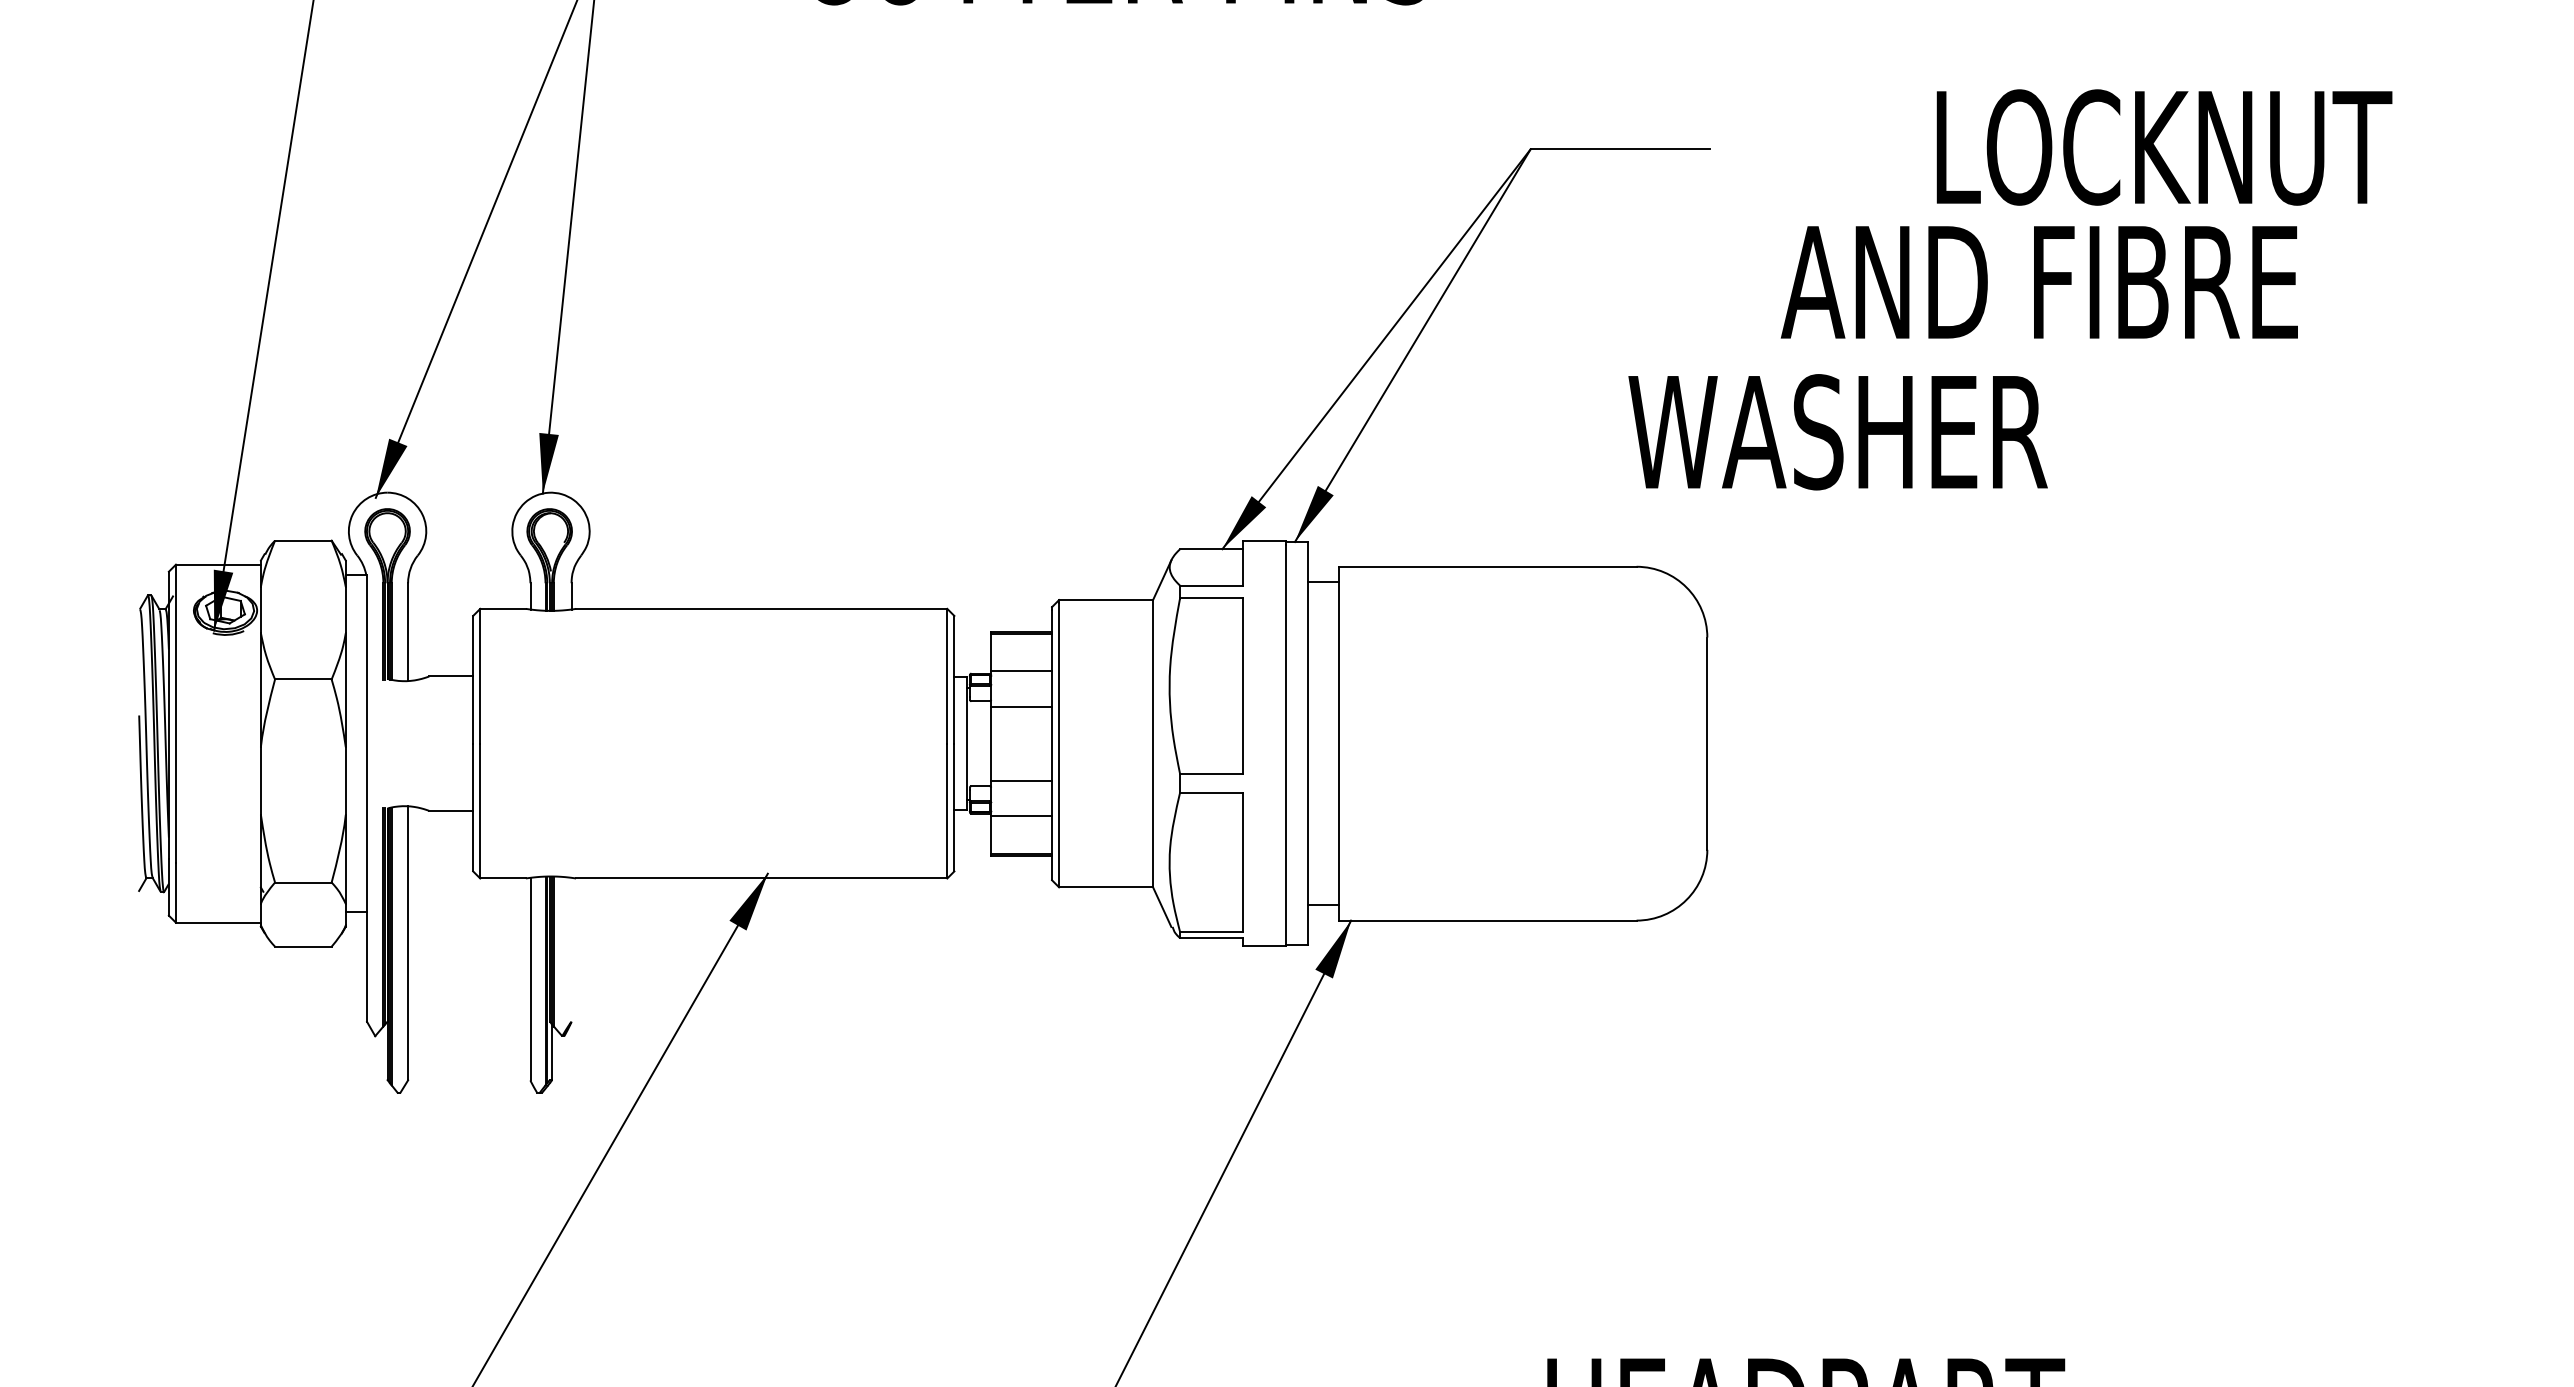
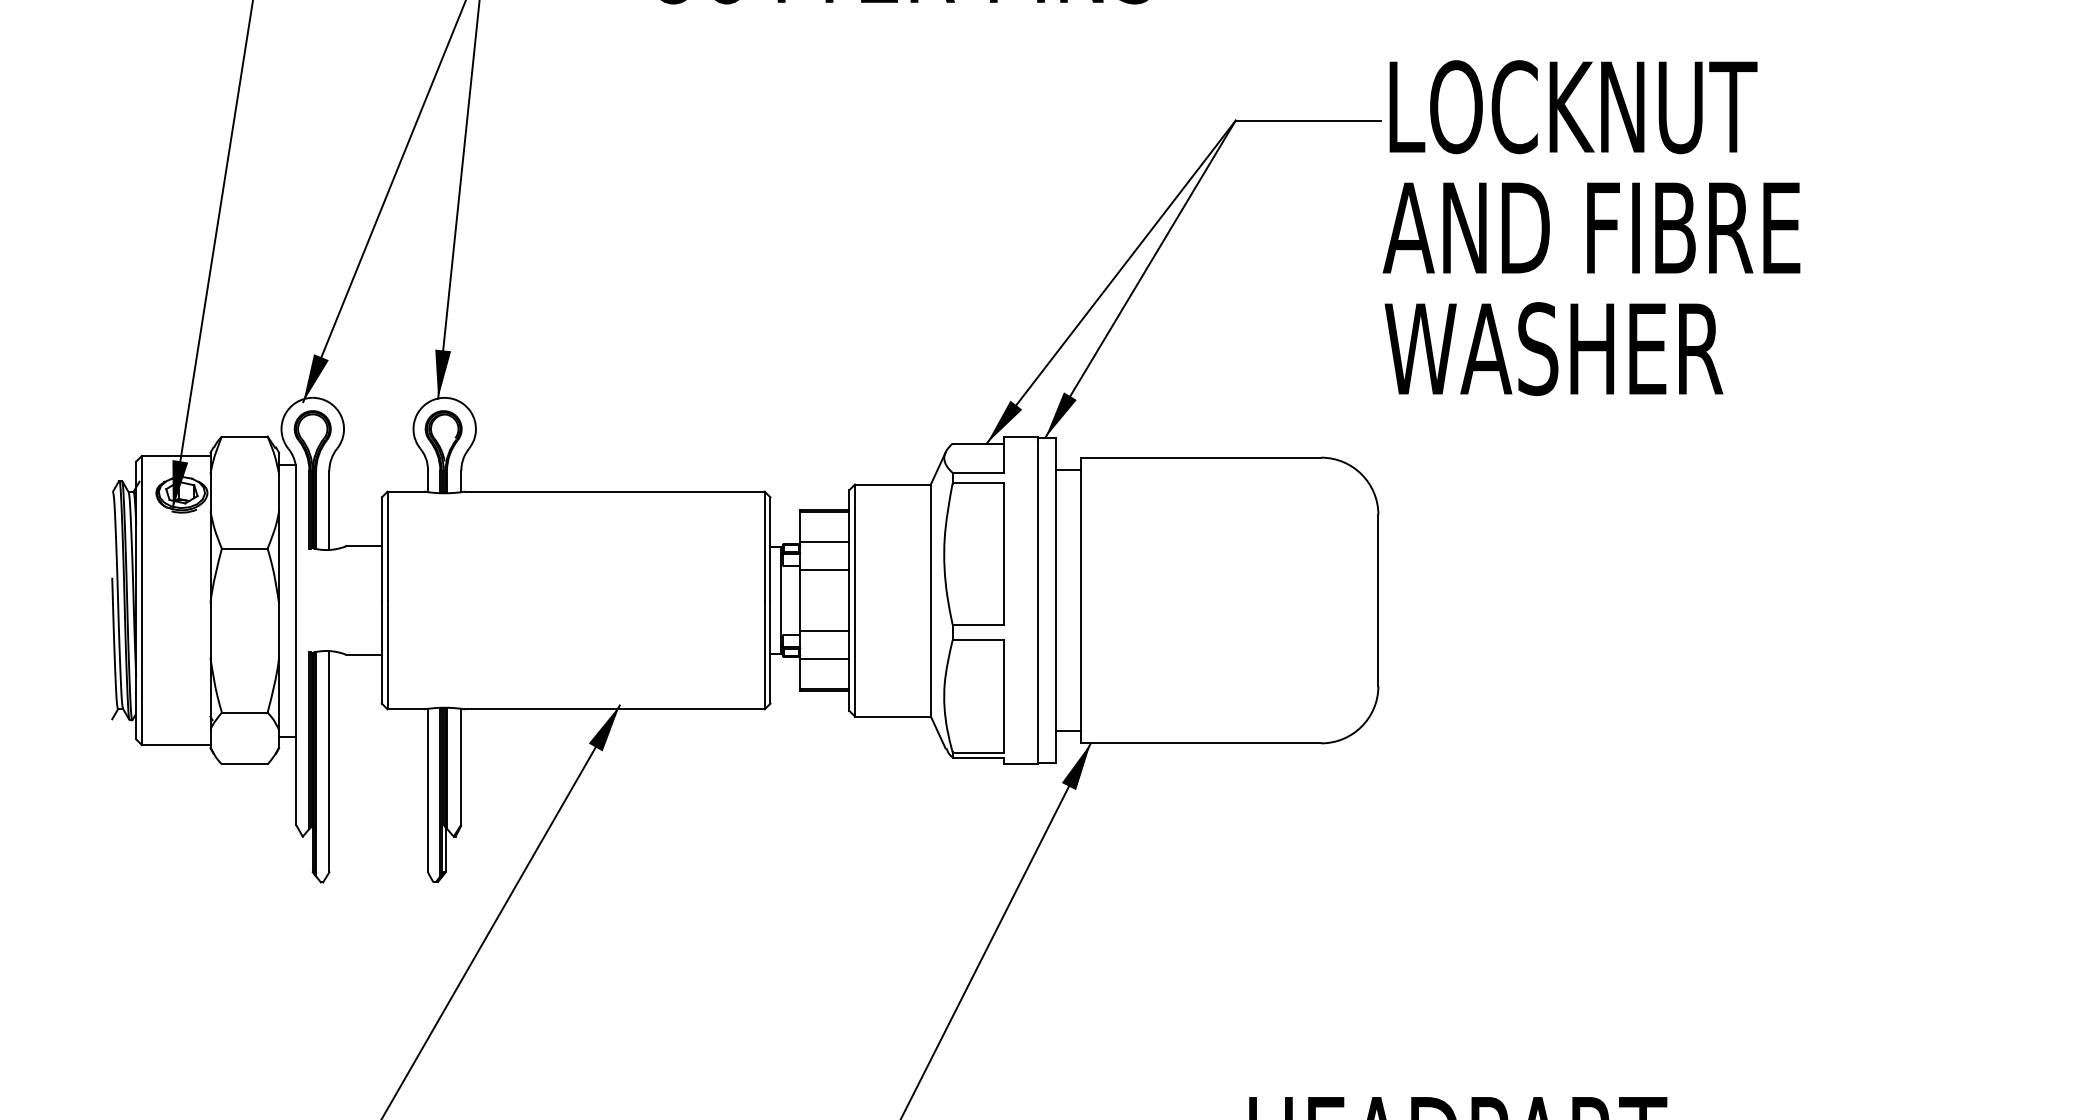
text: (2164, 147) -> (1573, 107), moved
text: (2039, 281) -> (1591, 227), moved
text: (1837, 432) -> (1553, 349), moved
line: (571, 949) -> (461, 766), added

